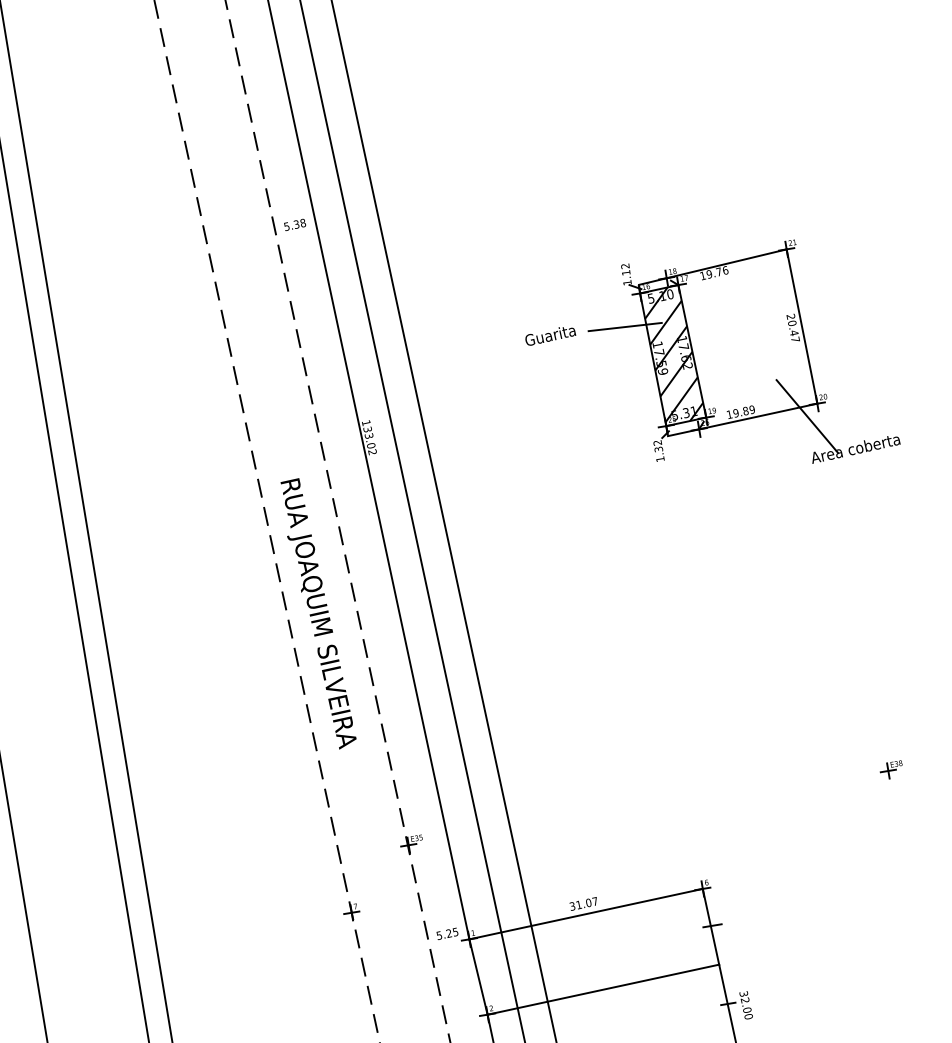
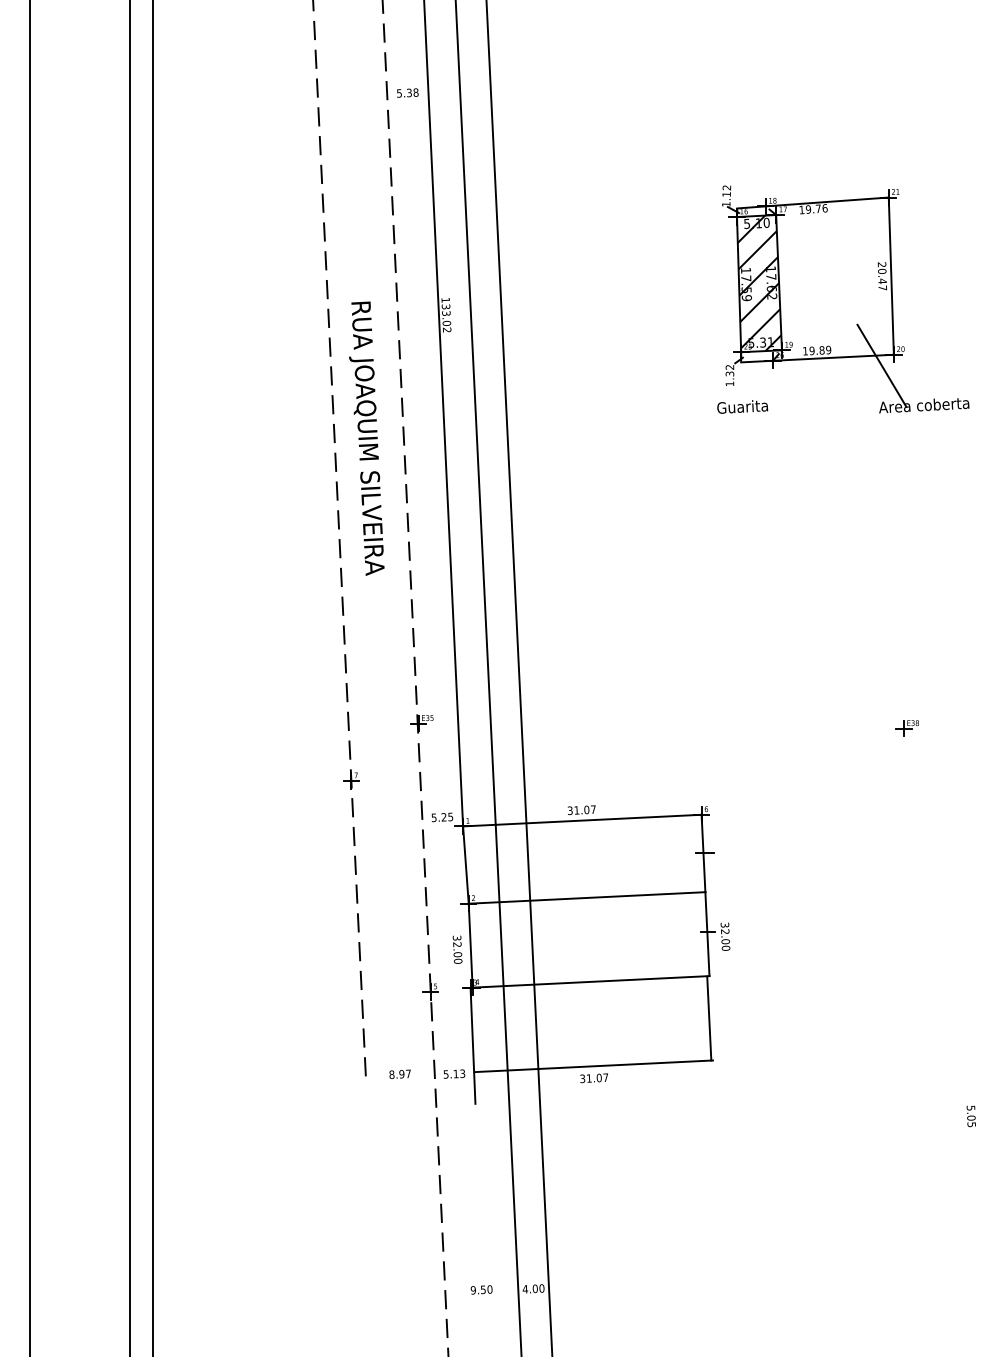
line: (624, 326) -> (716, 247), removed
text: (550, 335) -> (742, 406), moved
text: (317, 613) -> (366, 438), moved

